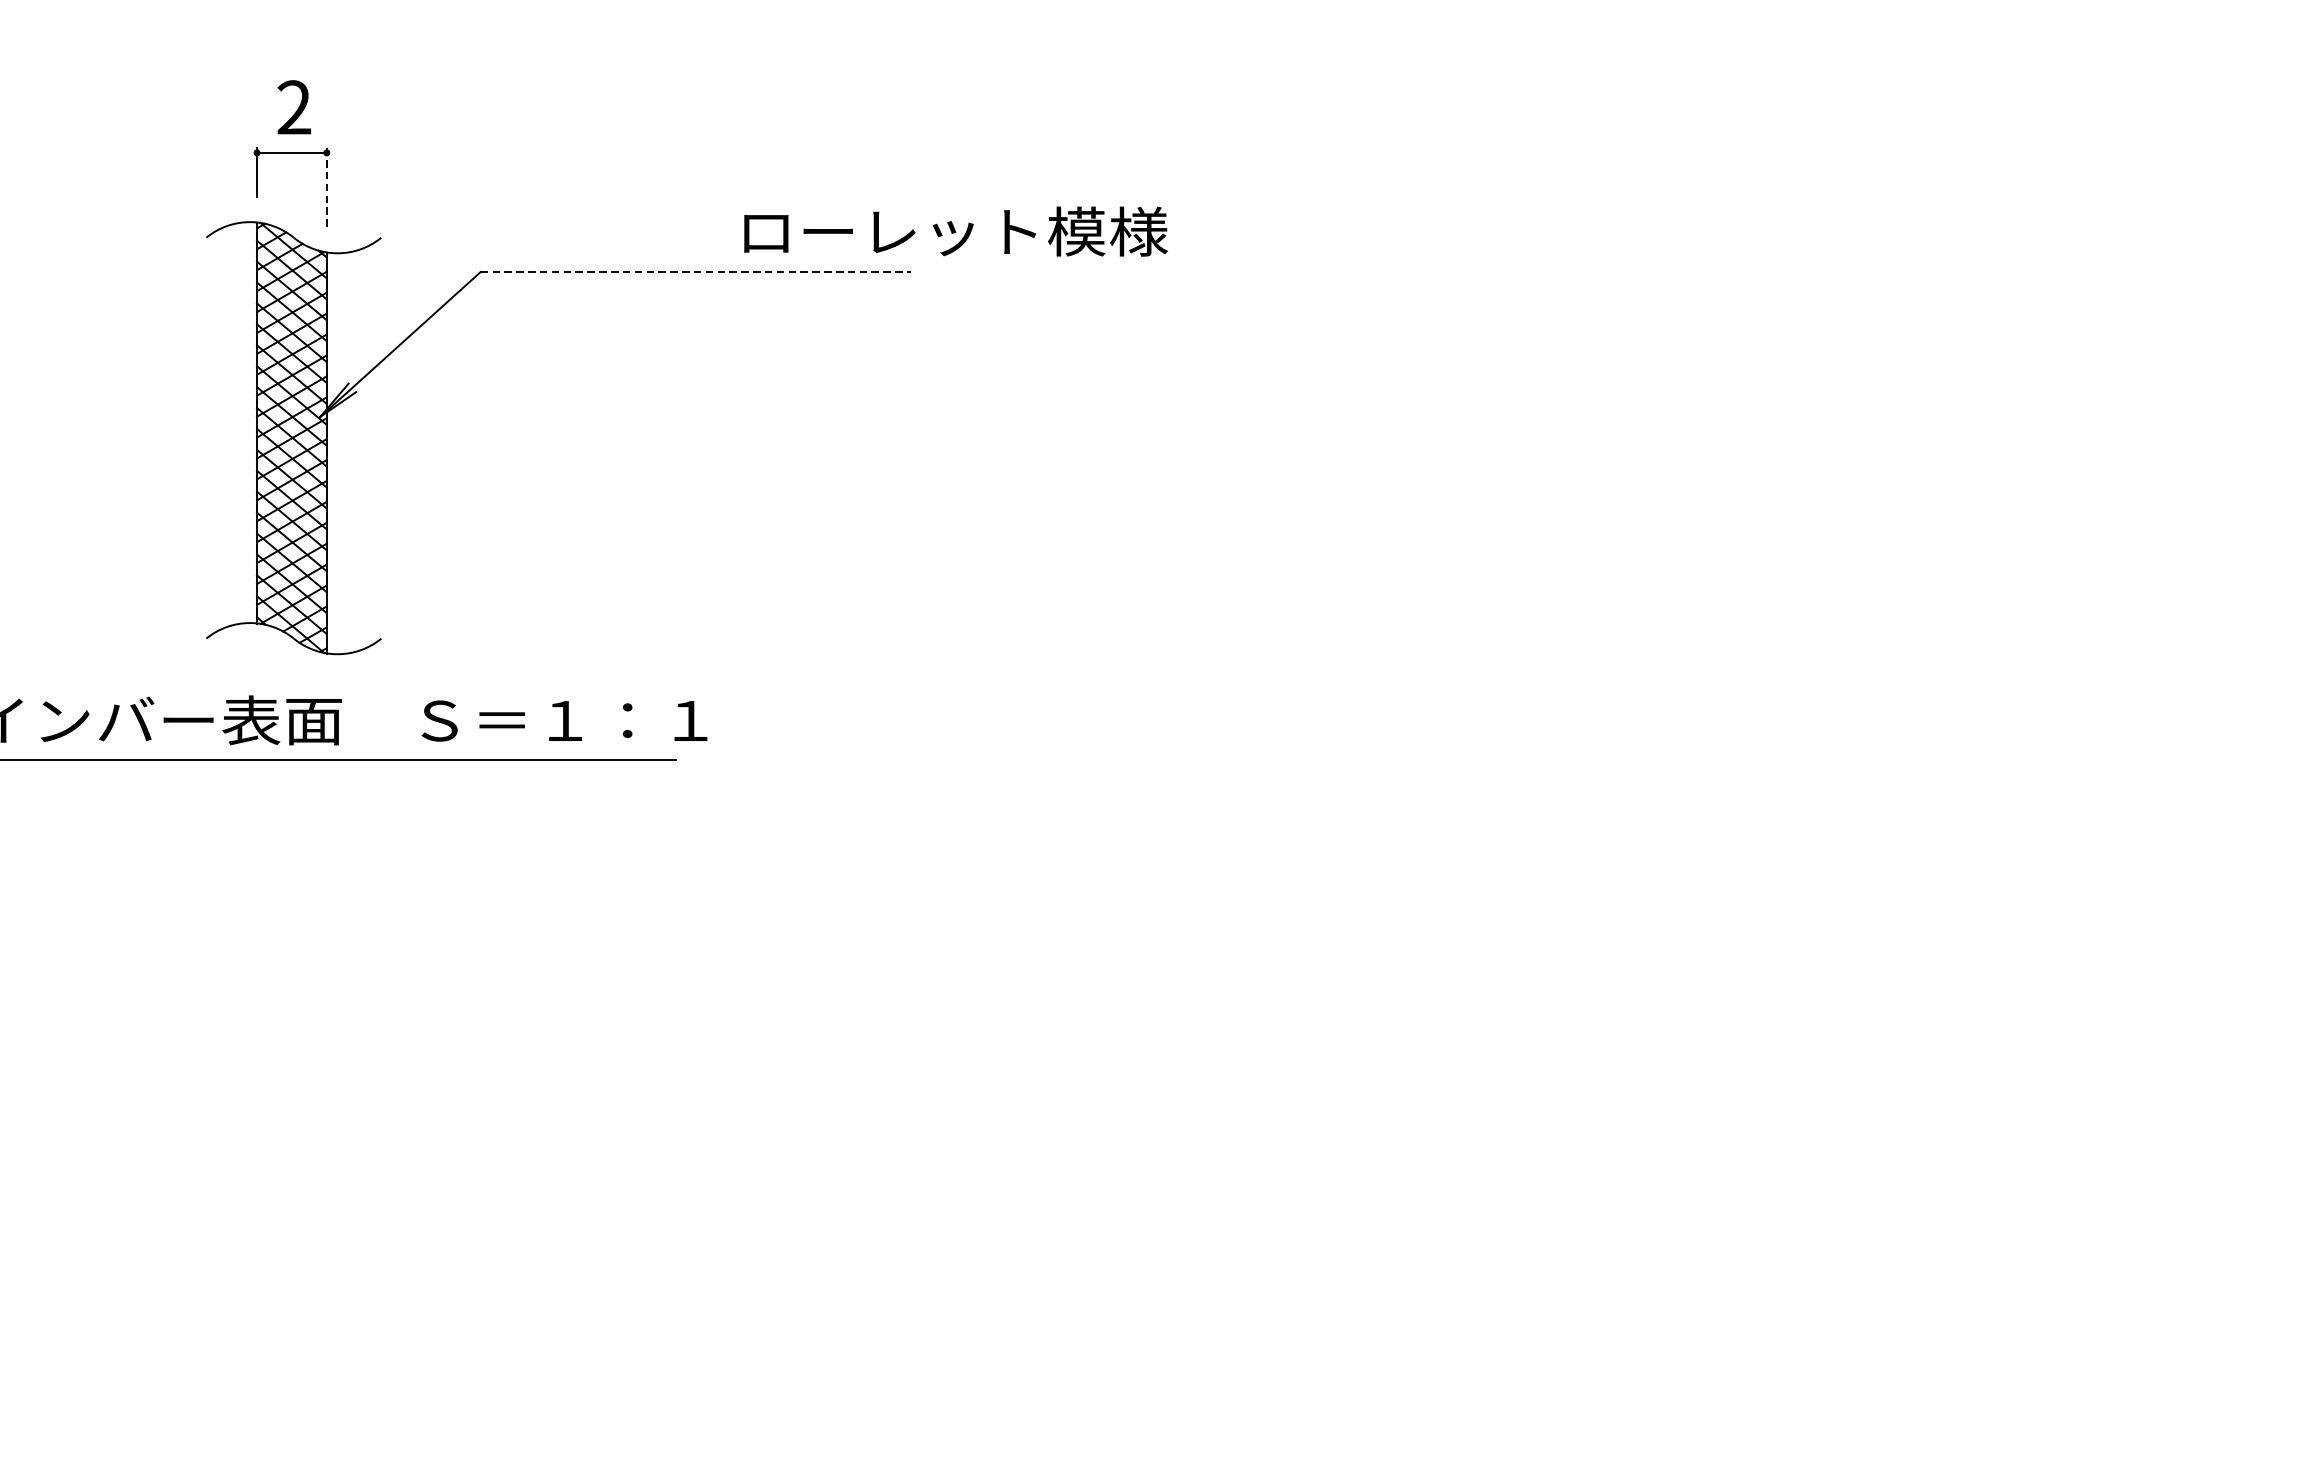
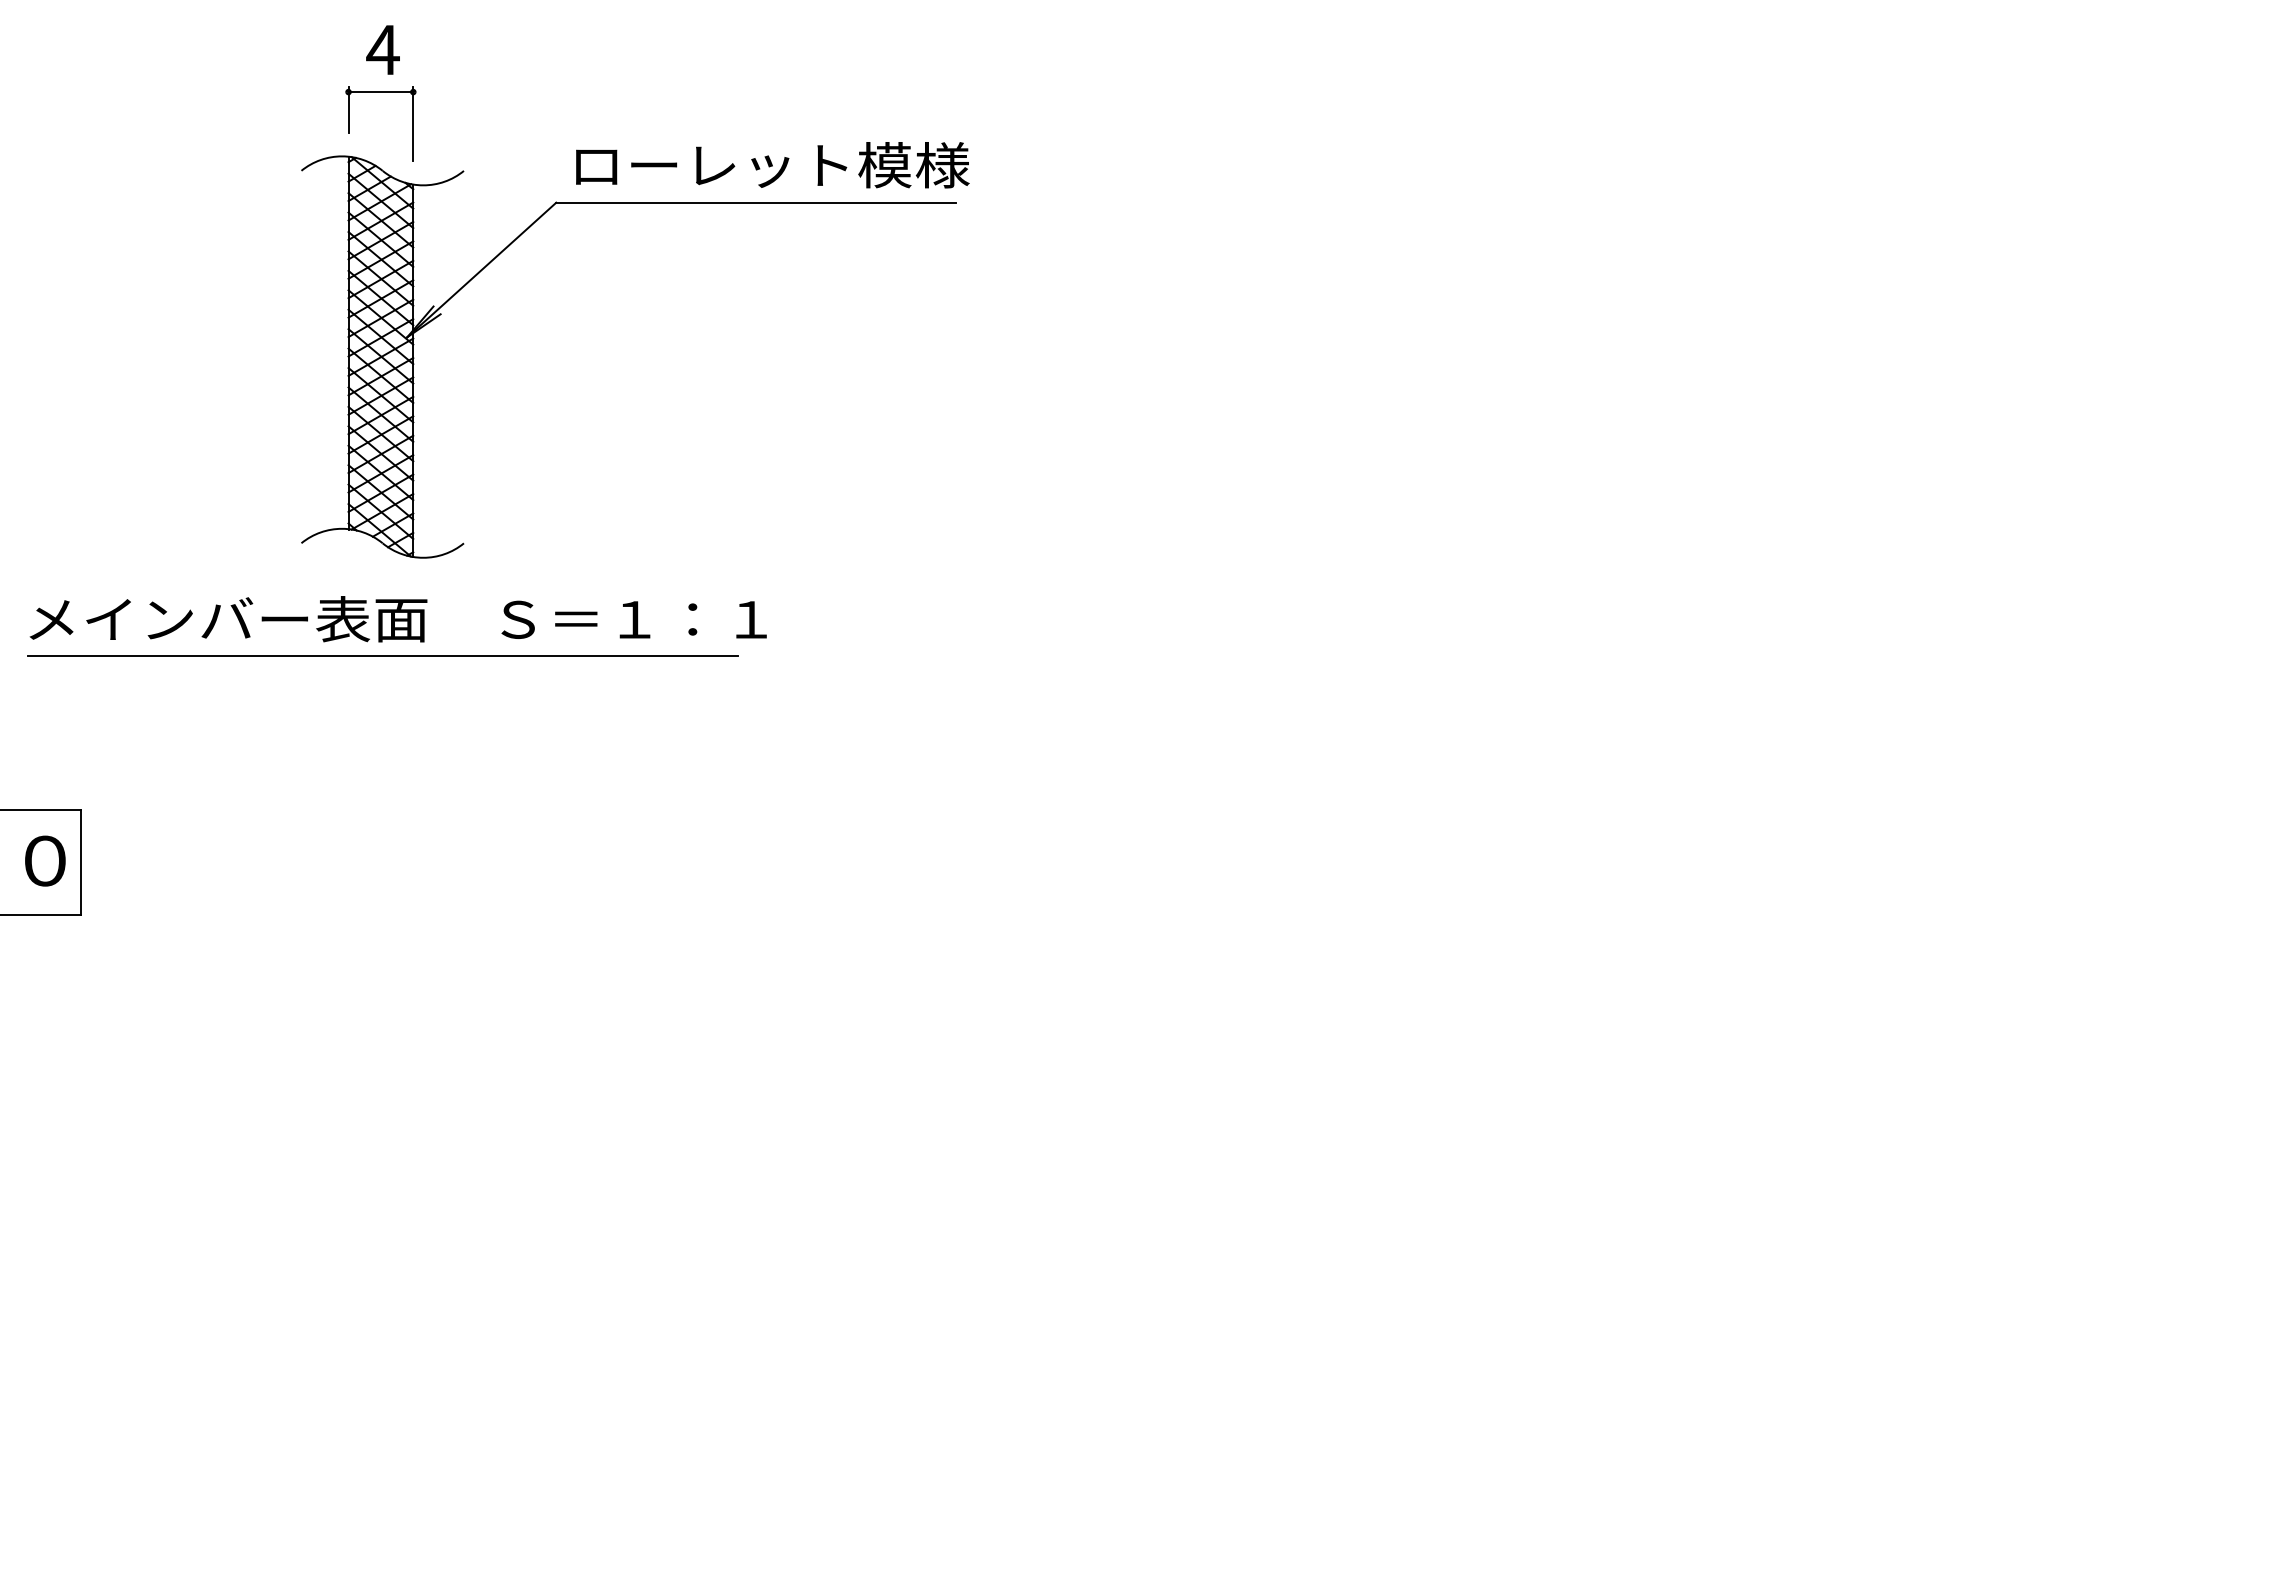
text: (293, 107) -> (382, 49), 2 -> 4
line: (327, 187) -> (413, 124), dashed -> solid
text: (955, 231) -> (772, 165), moved
line: (696, 271) -> (756, 202), dashed -> solid

